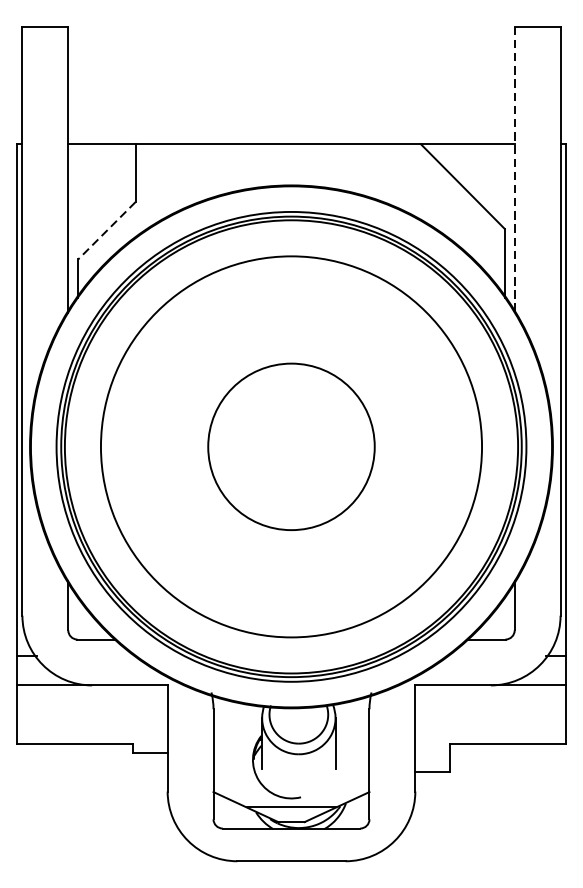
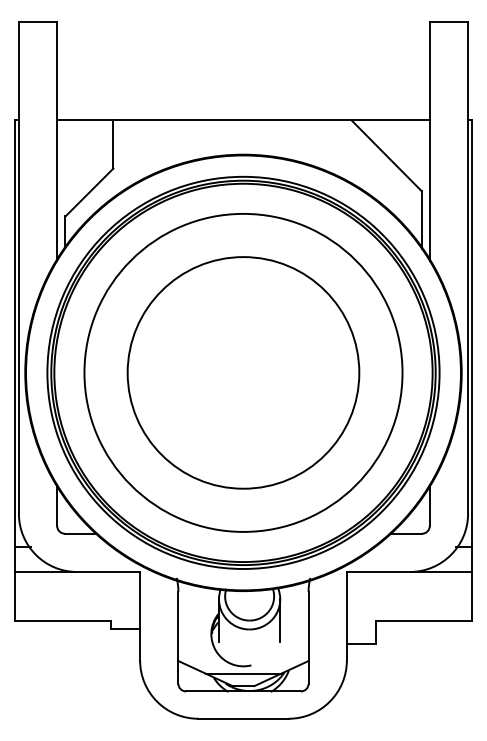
line: (514, 170) -> (429, 142), dashed -> solid
line: (106, 230) -> (89, 192), dashed -> solid
circle: (291, 446) -> (243, 372), size x1.67

